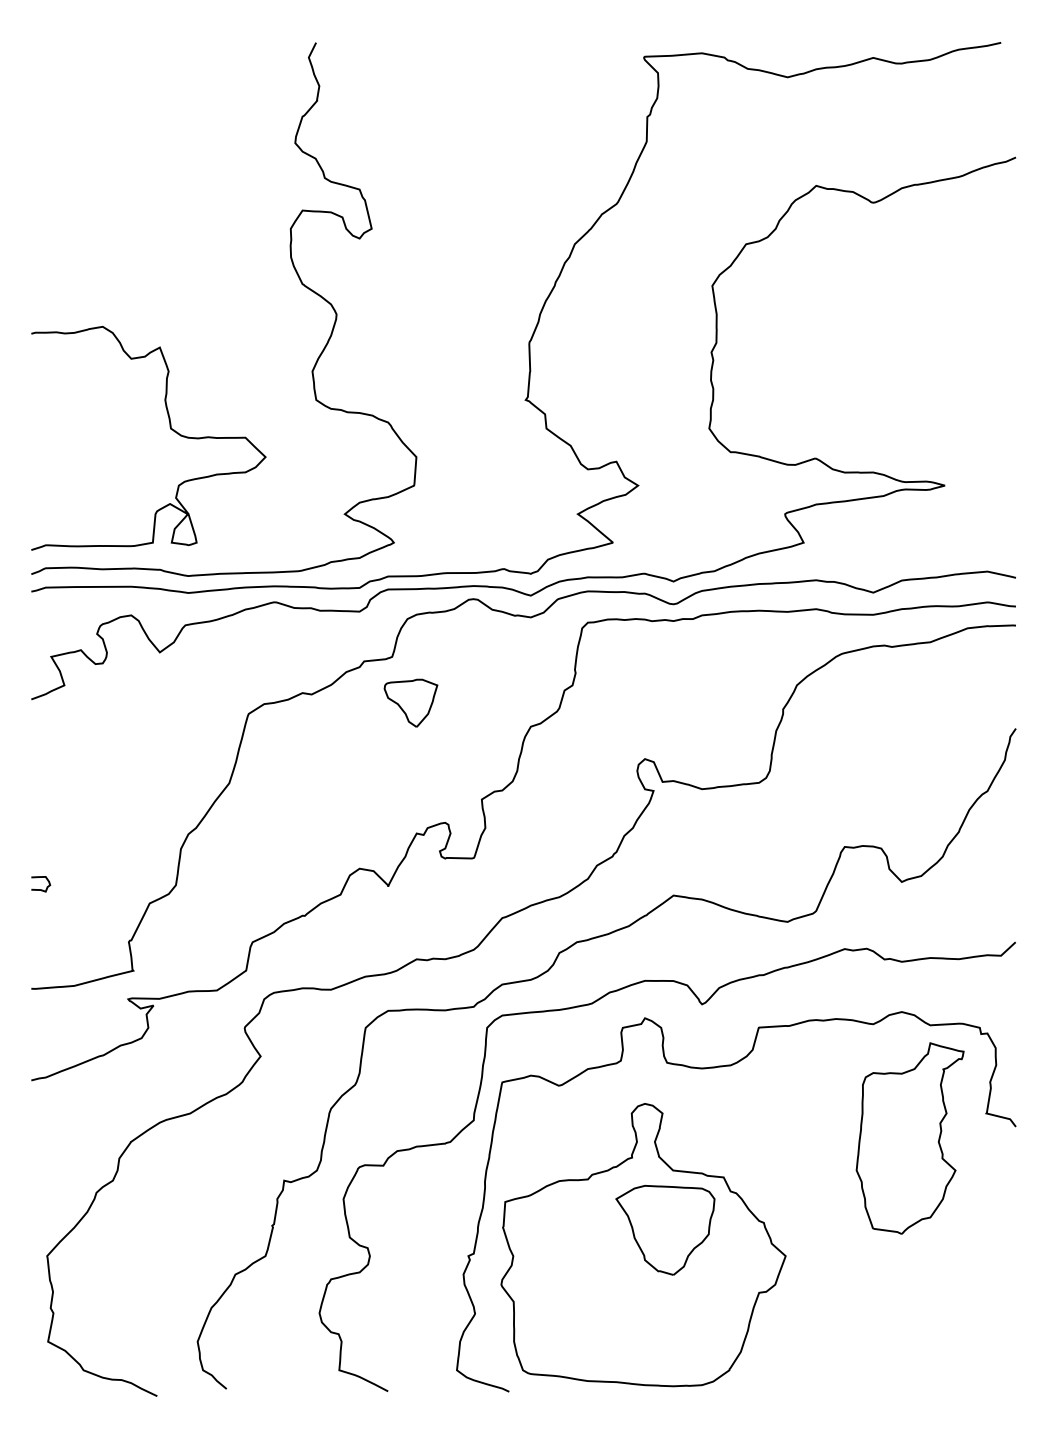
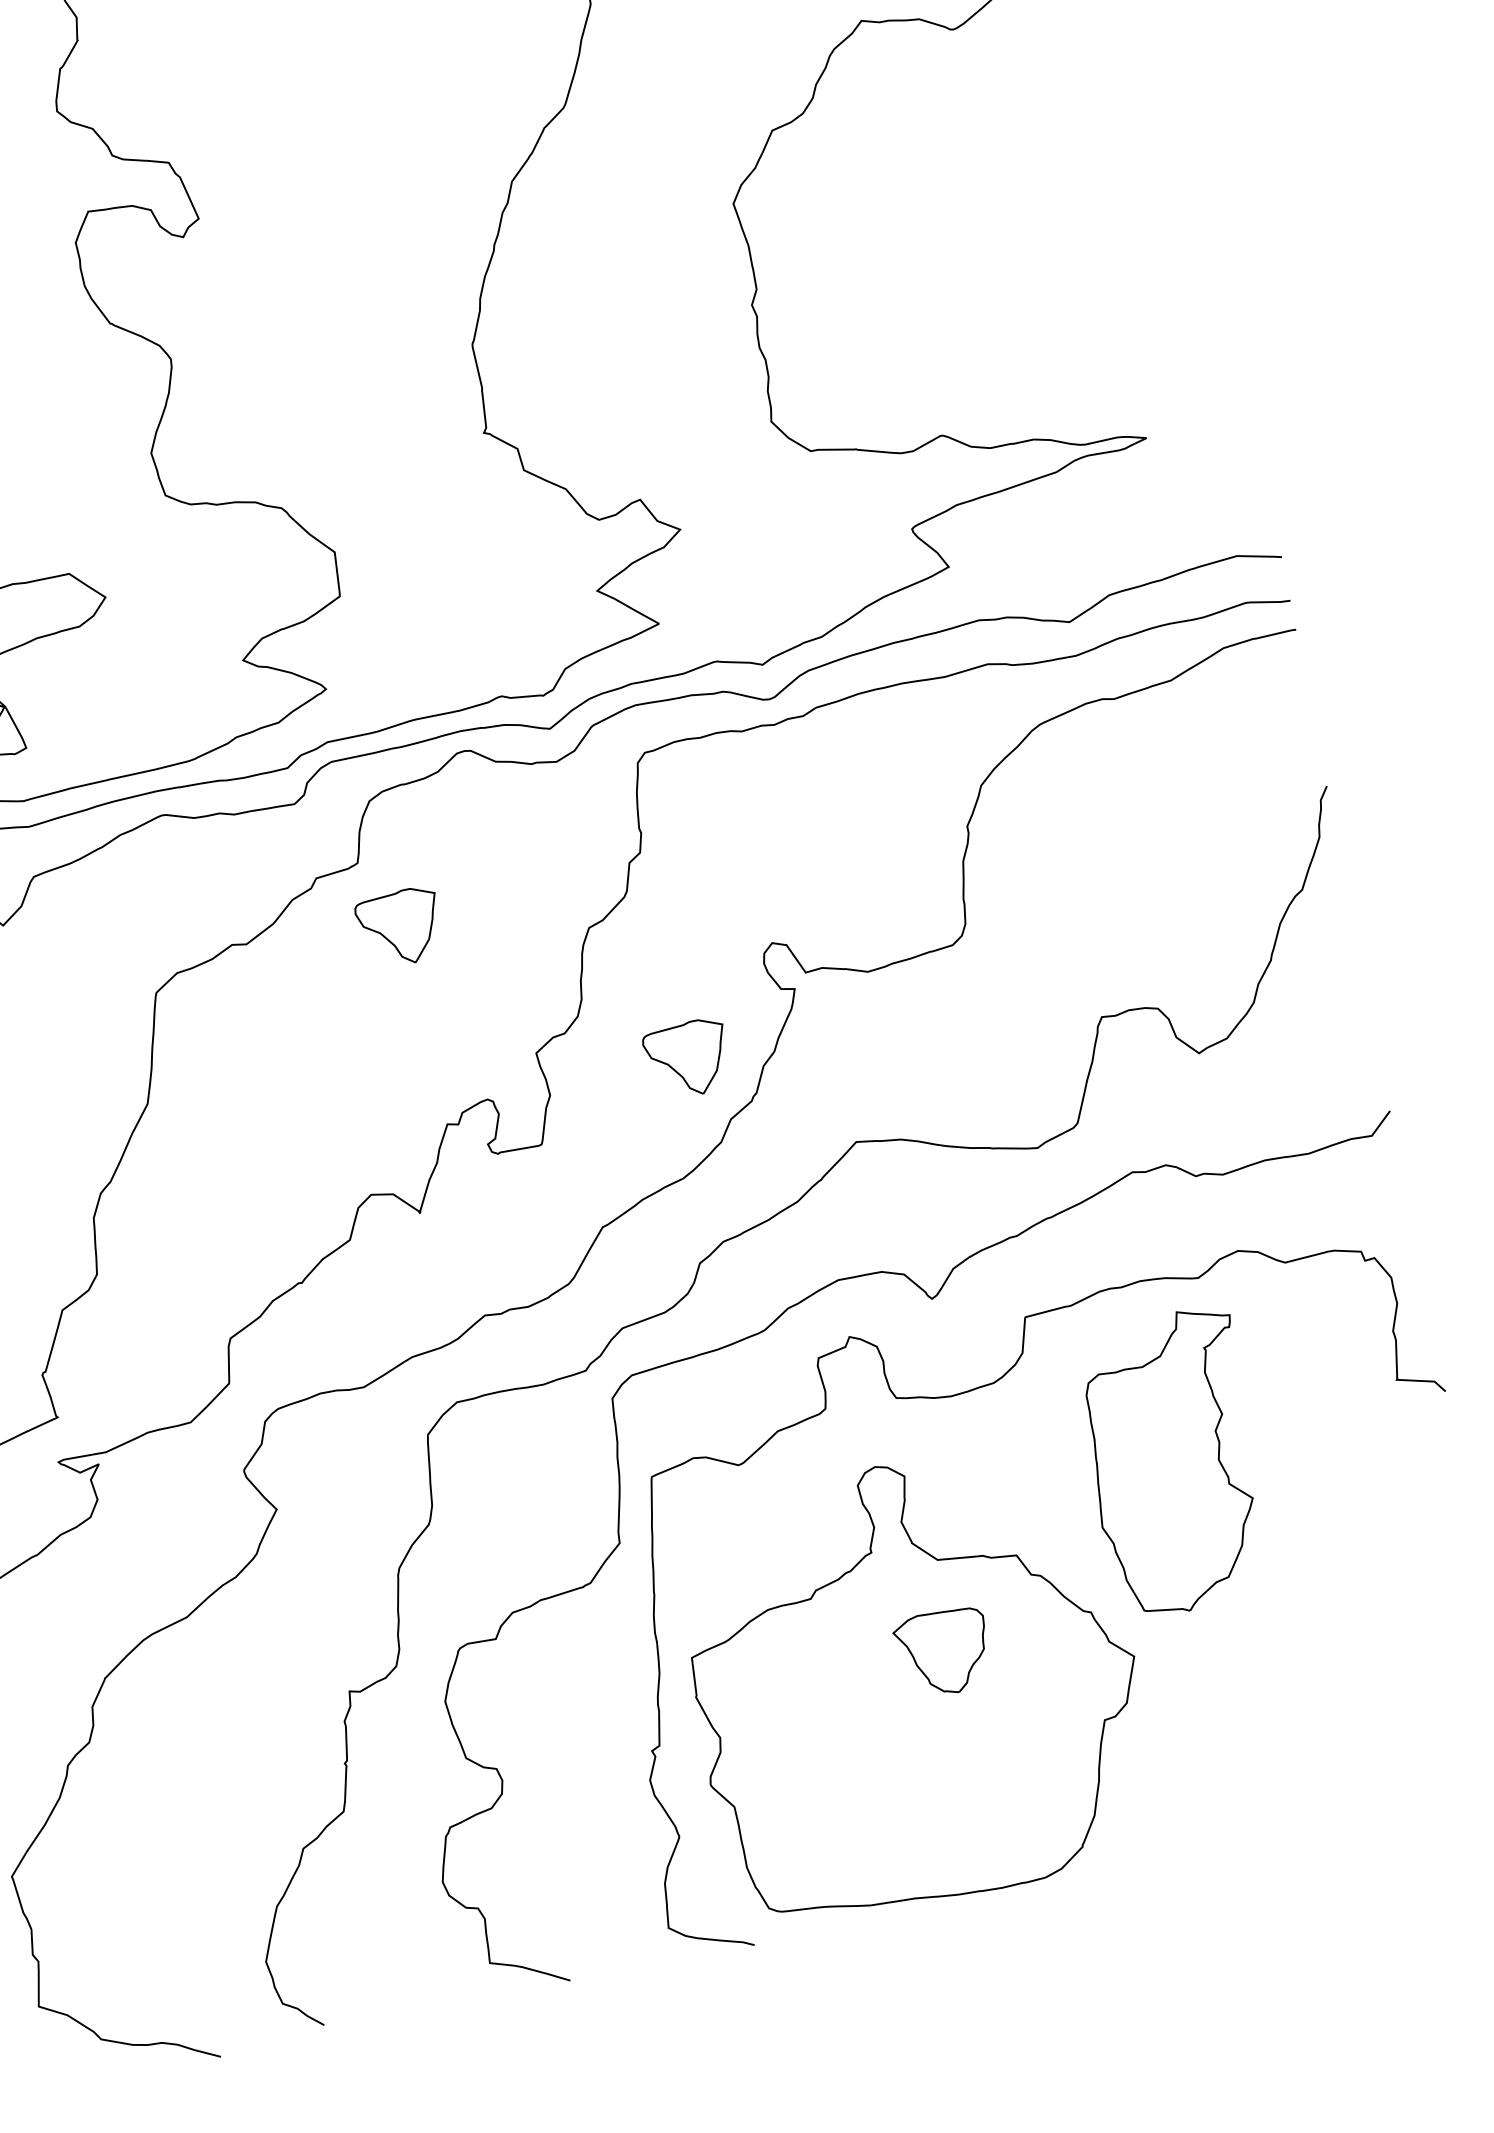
part: (576, 821) -> (686, 1058), added
part: (909, 1138) -> (1173, 1463), moved
part: (665, 1229) -> (943, 1651), size x0.6

